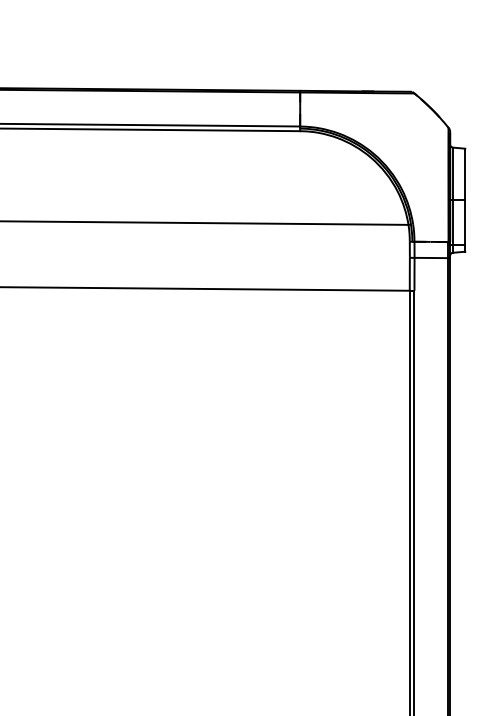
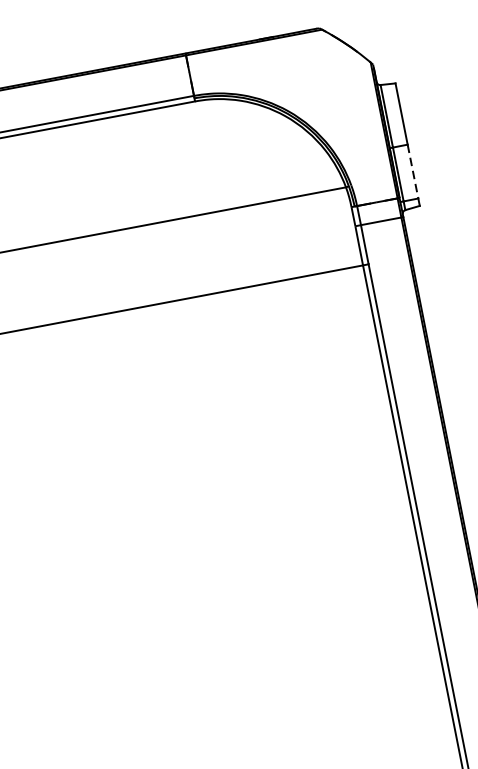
line: (465, 222) -> (413, 171), solid -> dashed

